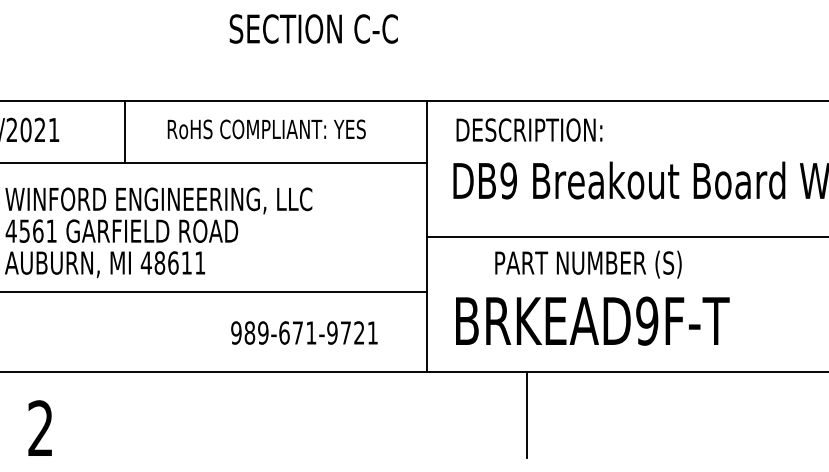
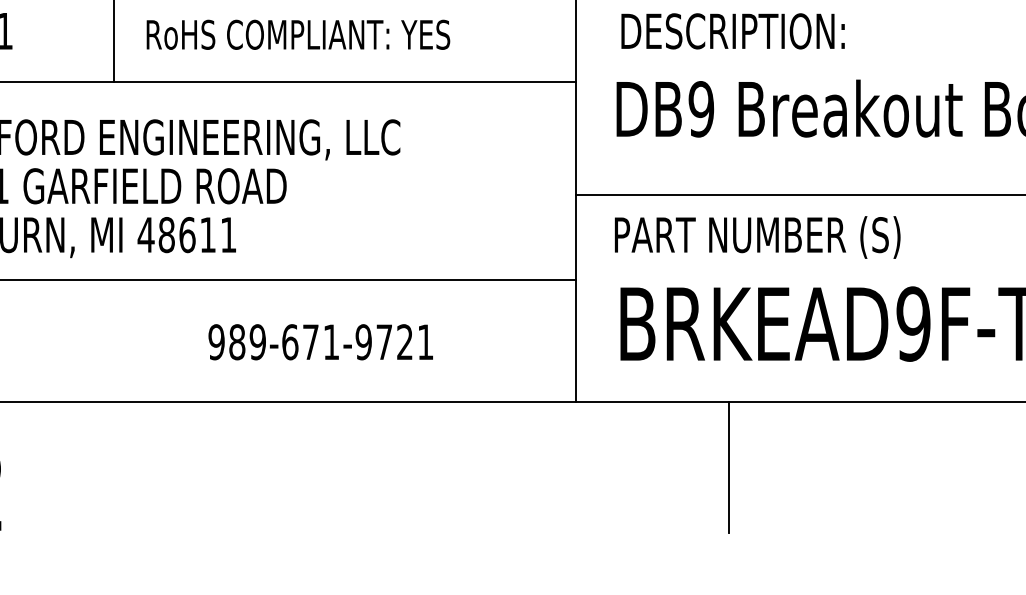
text: (266, 129) -> (297, 35), moved
text: (588, 264) -> (757, 237), moved
text: (304, 332) -> (320, 341), moved

